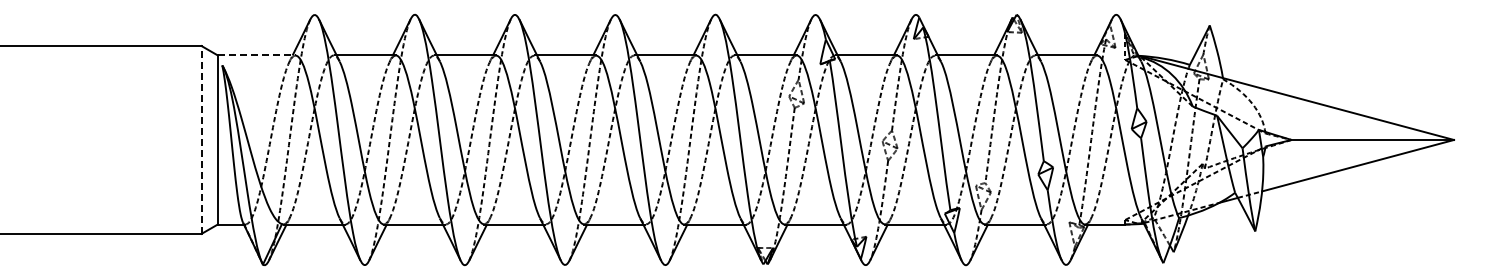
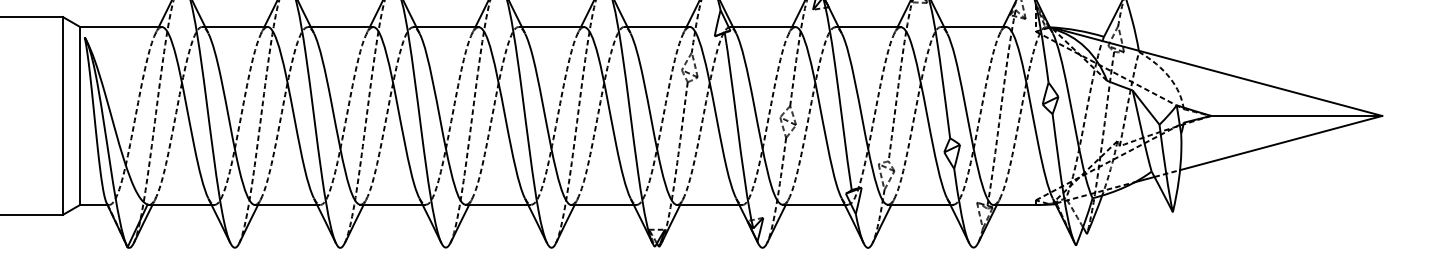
line: (256, 55) -> (120, 26), dashed -> solid
line: (201, 139) -> (62, 115), dashed -> solid

